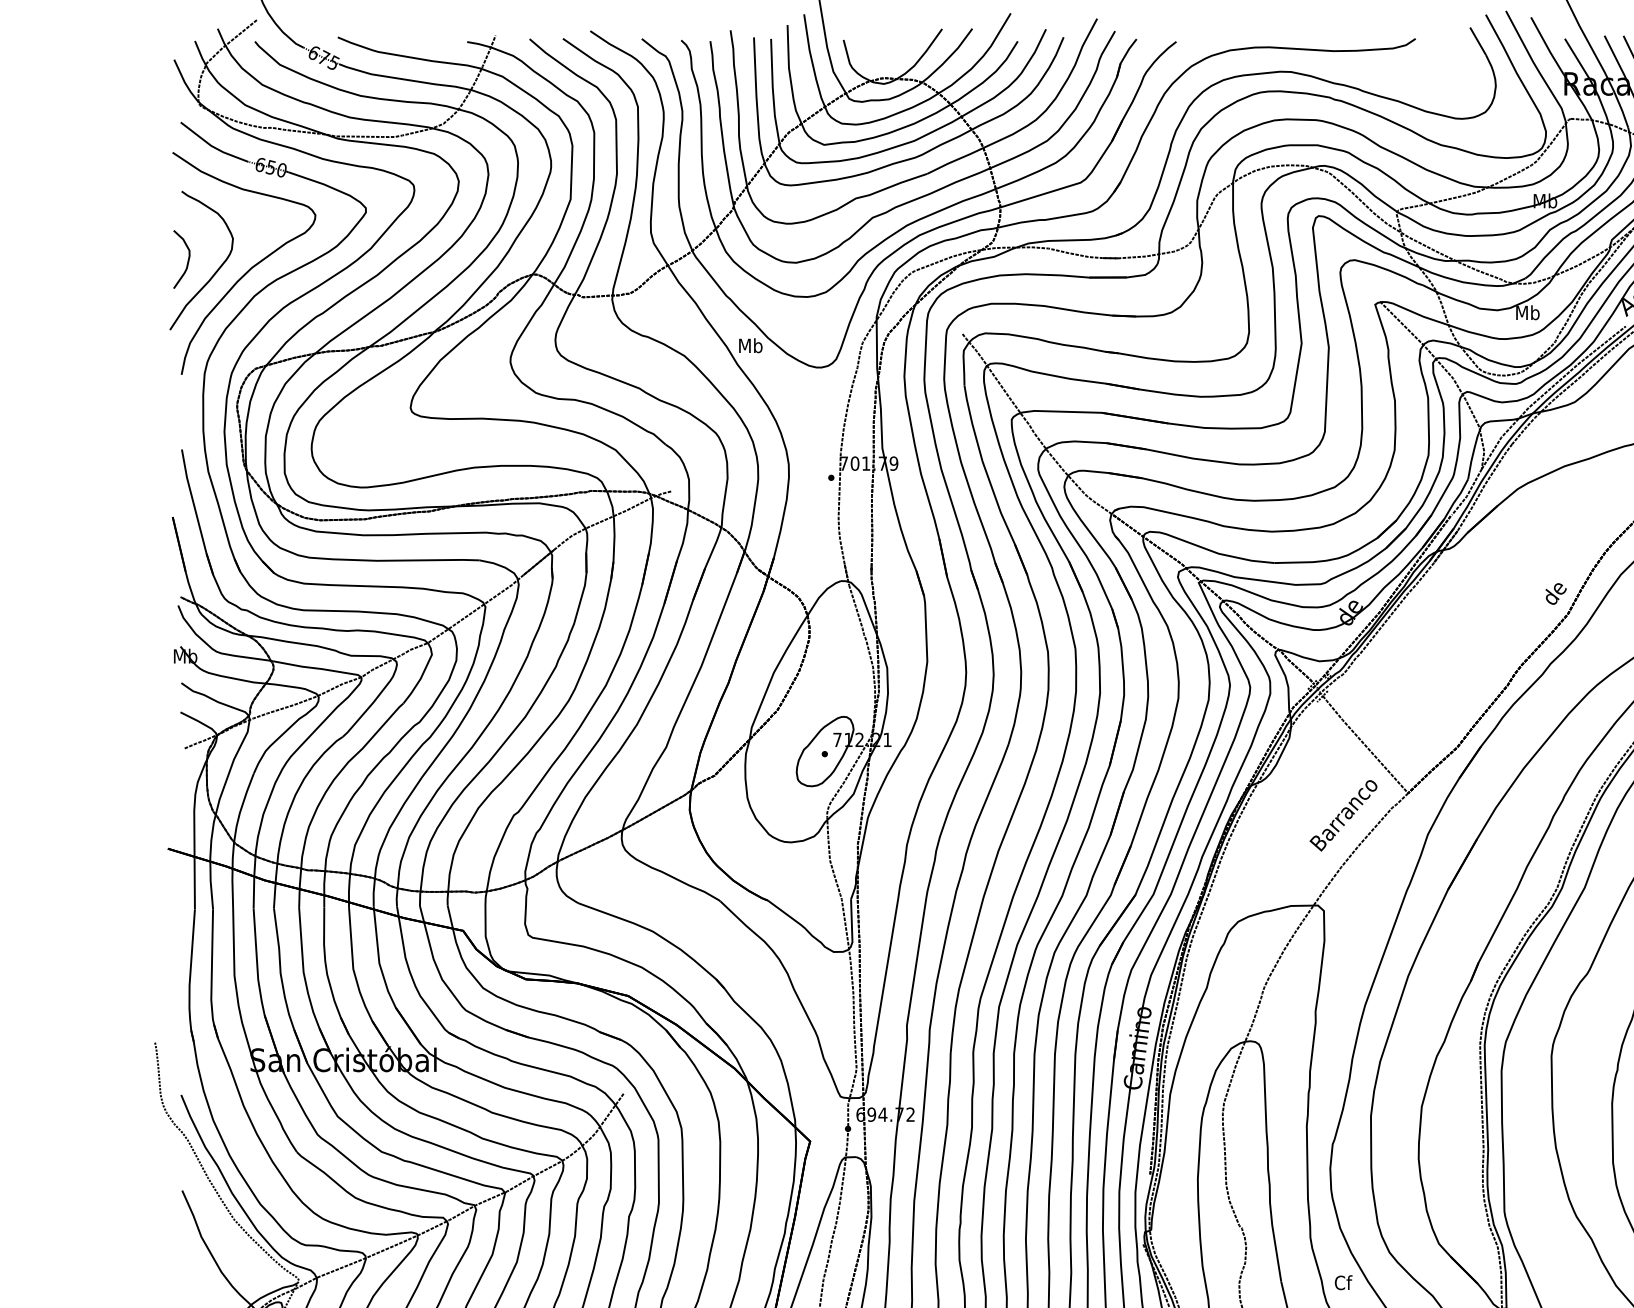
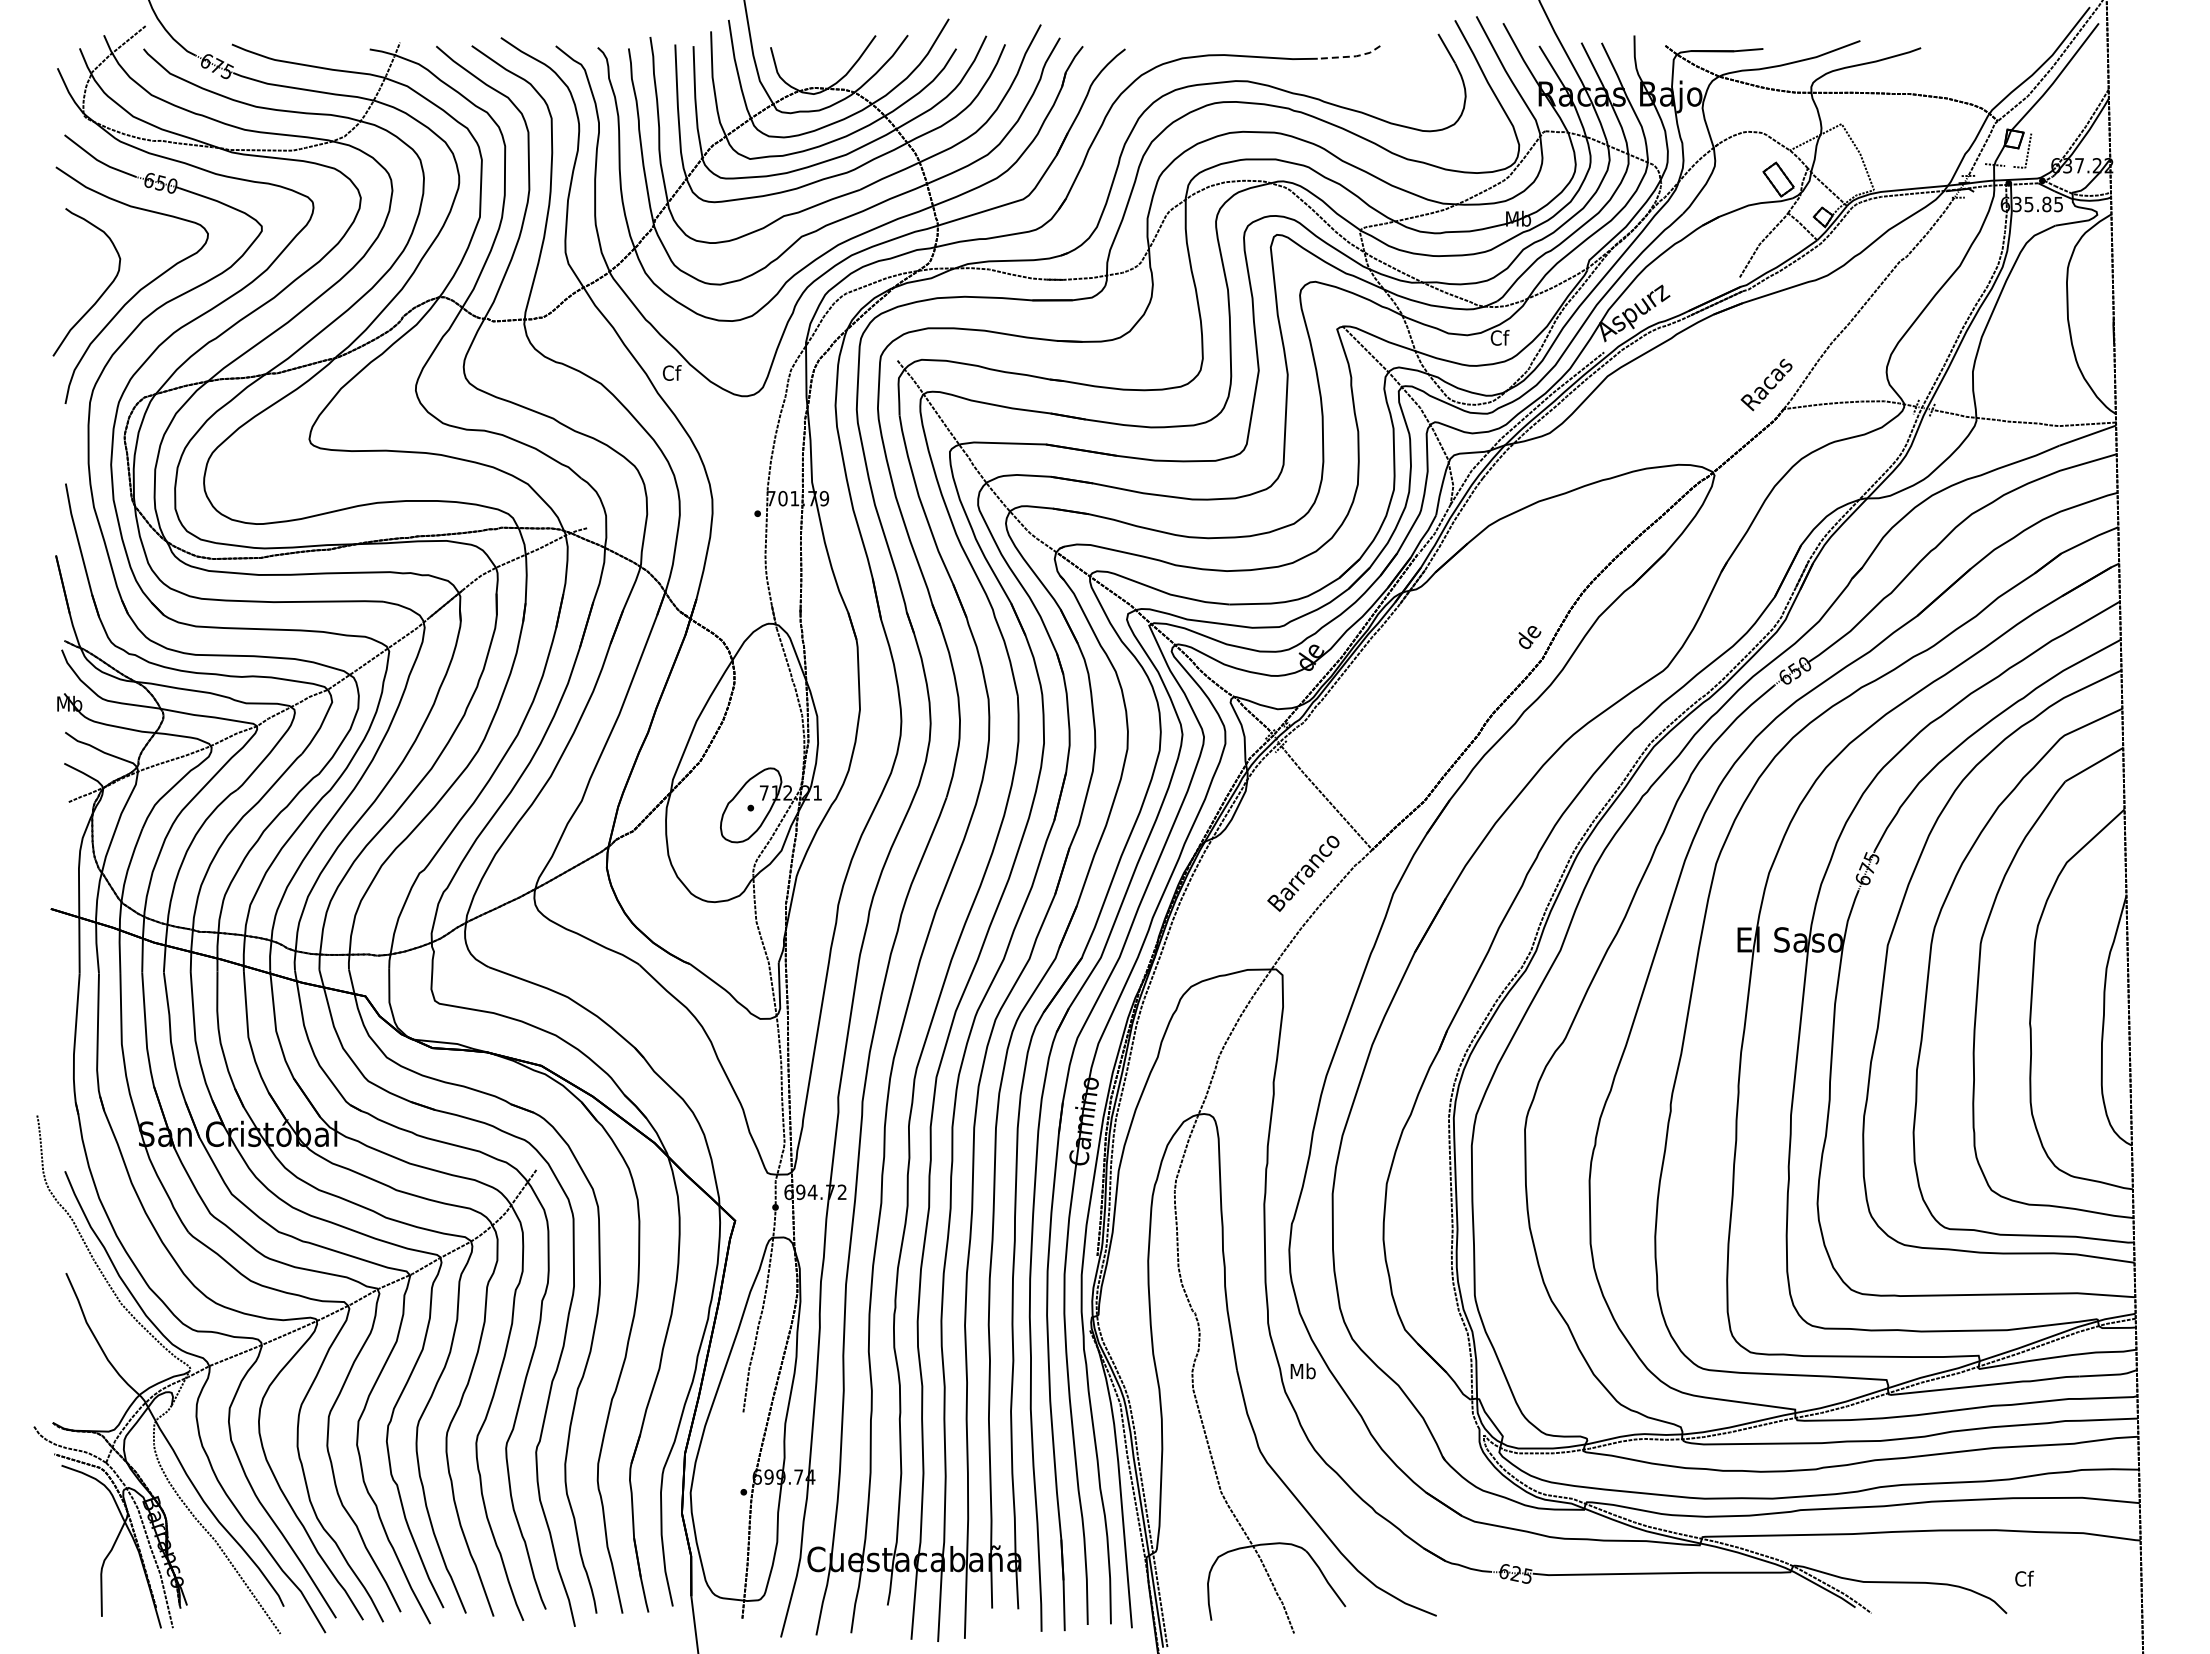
line: (1388, 48) -> (1351, 56), solid -> dashed
curve: (187, 261) -> (71, 283), removed
text: (1527, 312) -> (1499, 337), Mb -> Cf
text: (750, 345) -> (671, 372), Mb -> Cf
text: (1342, 1282) -> (1302, 1371), Cf -> Mb

